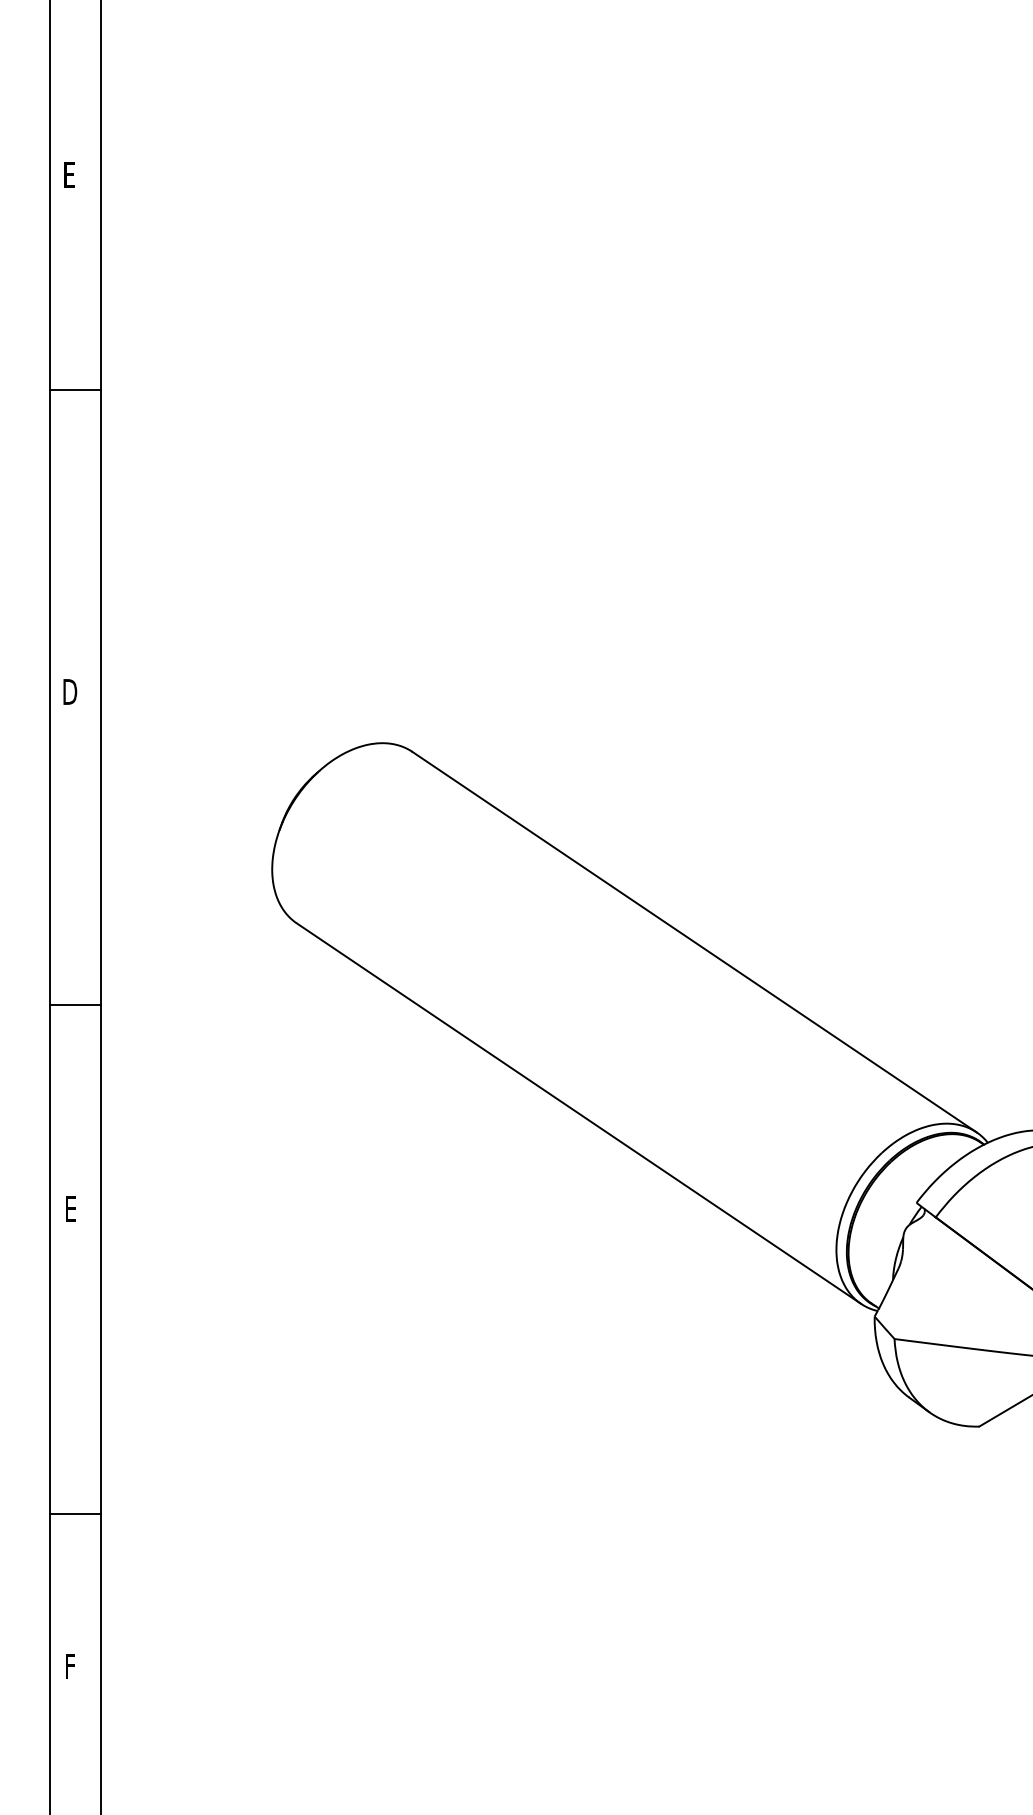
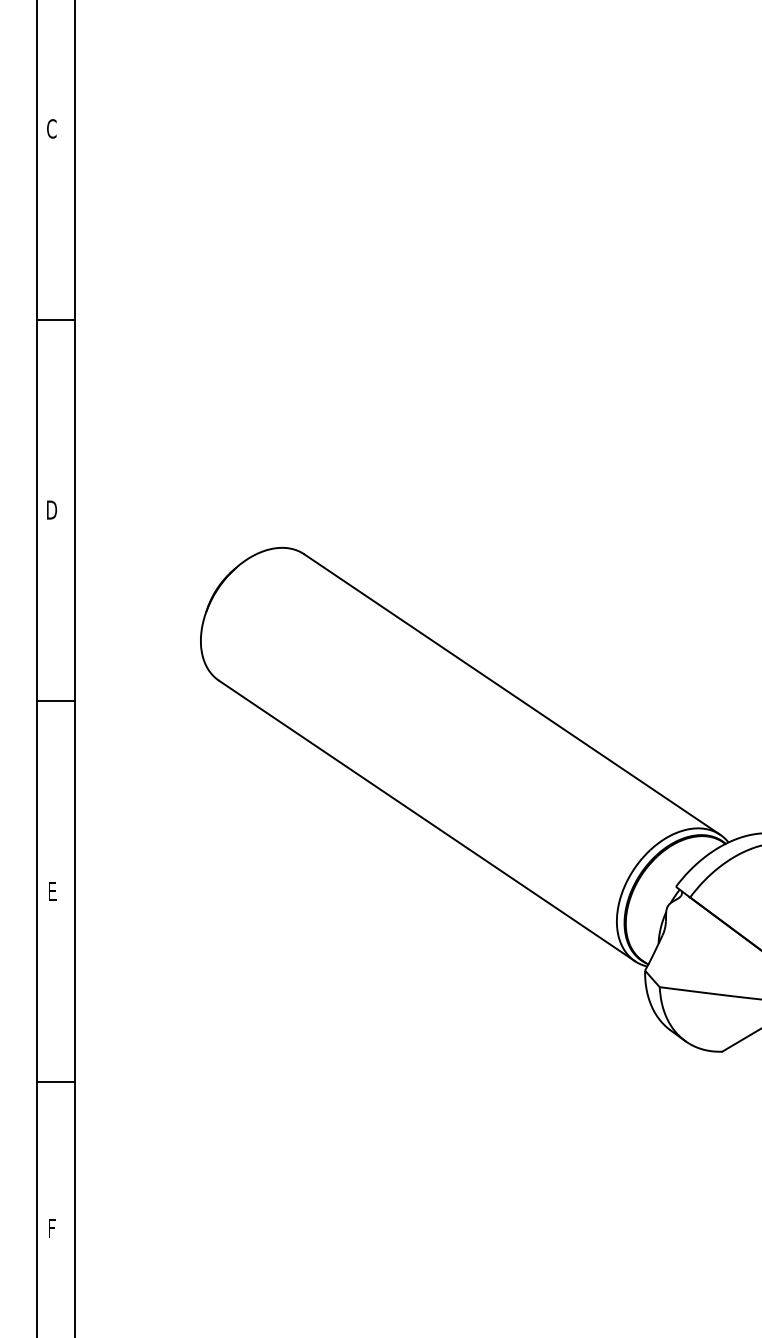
text: (69, 174) -> (51, 128), E -> C
line: (75, 390) -> (55, 319), moved
line: (75, 1005) -> (55, 700), moved
line: (75, 1514) -> (55, 1081), moved

